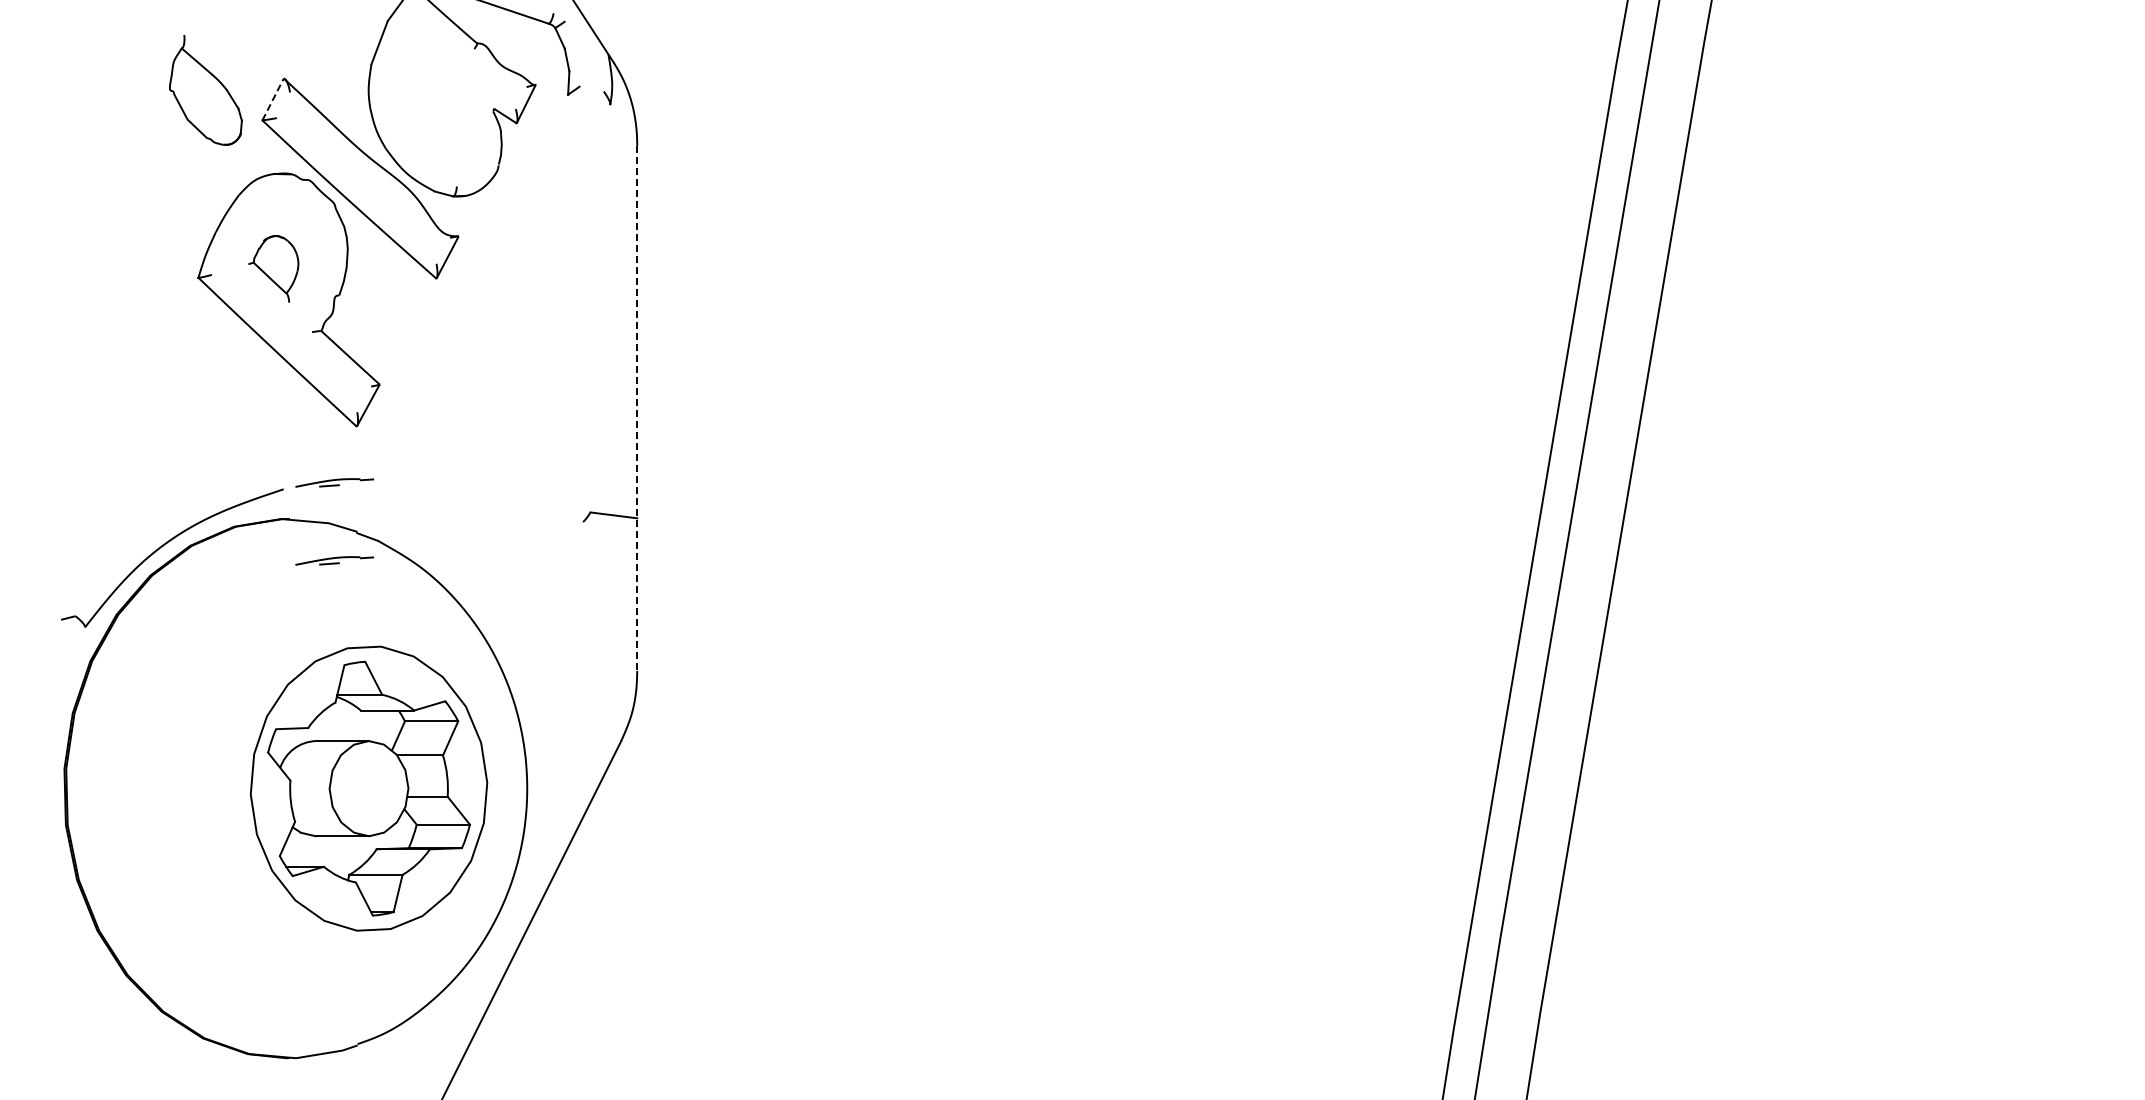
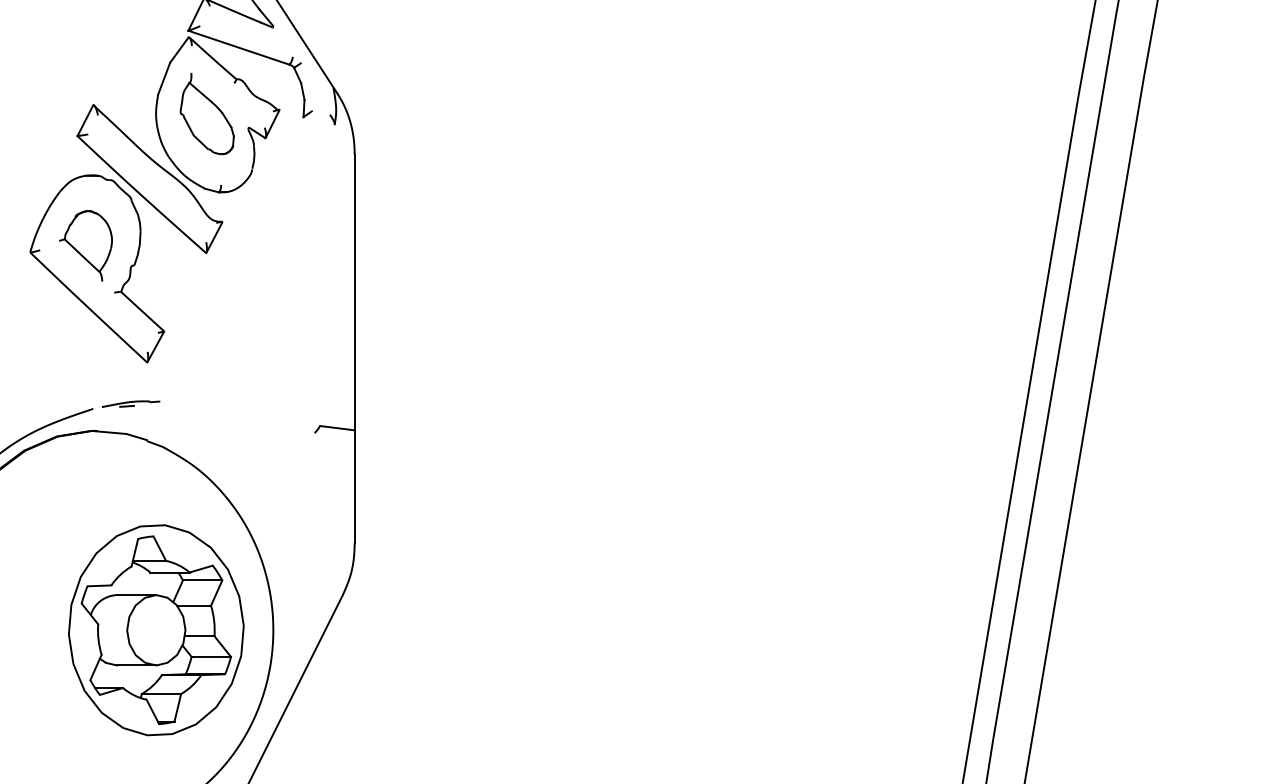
part: (205, 90) -> (206, 113), moved
line: (273, 99) -> (85, 120), dashed -> solid
part: (273, 268) -> (85, 245), size x1.43
line: (637, 408) -> (354, 349), dashed -> solid
part: (334, 560) -> (130, 461), removed

